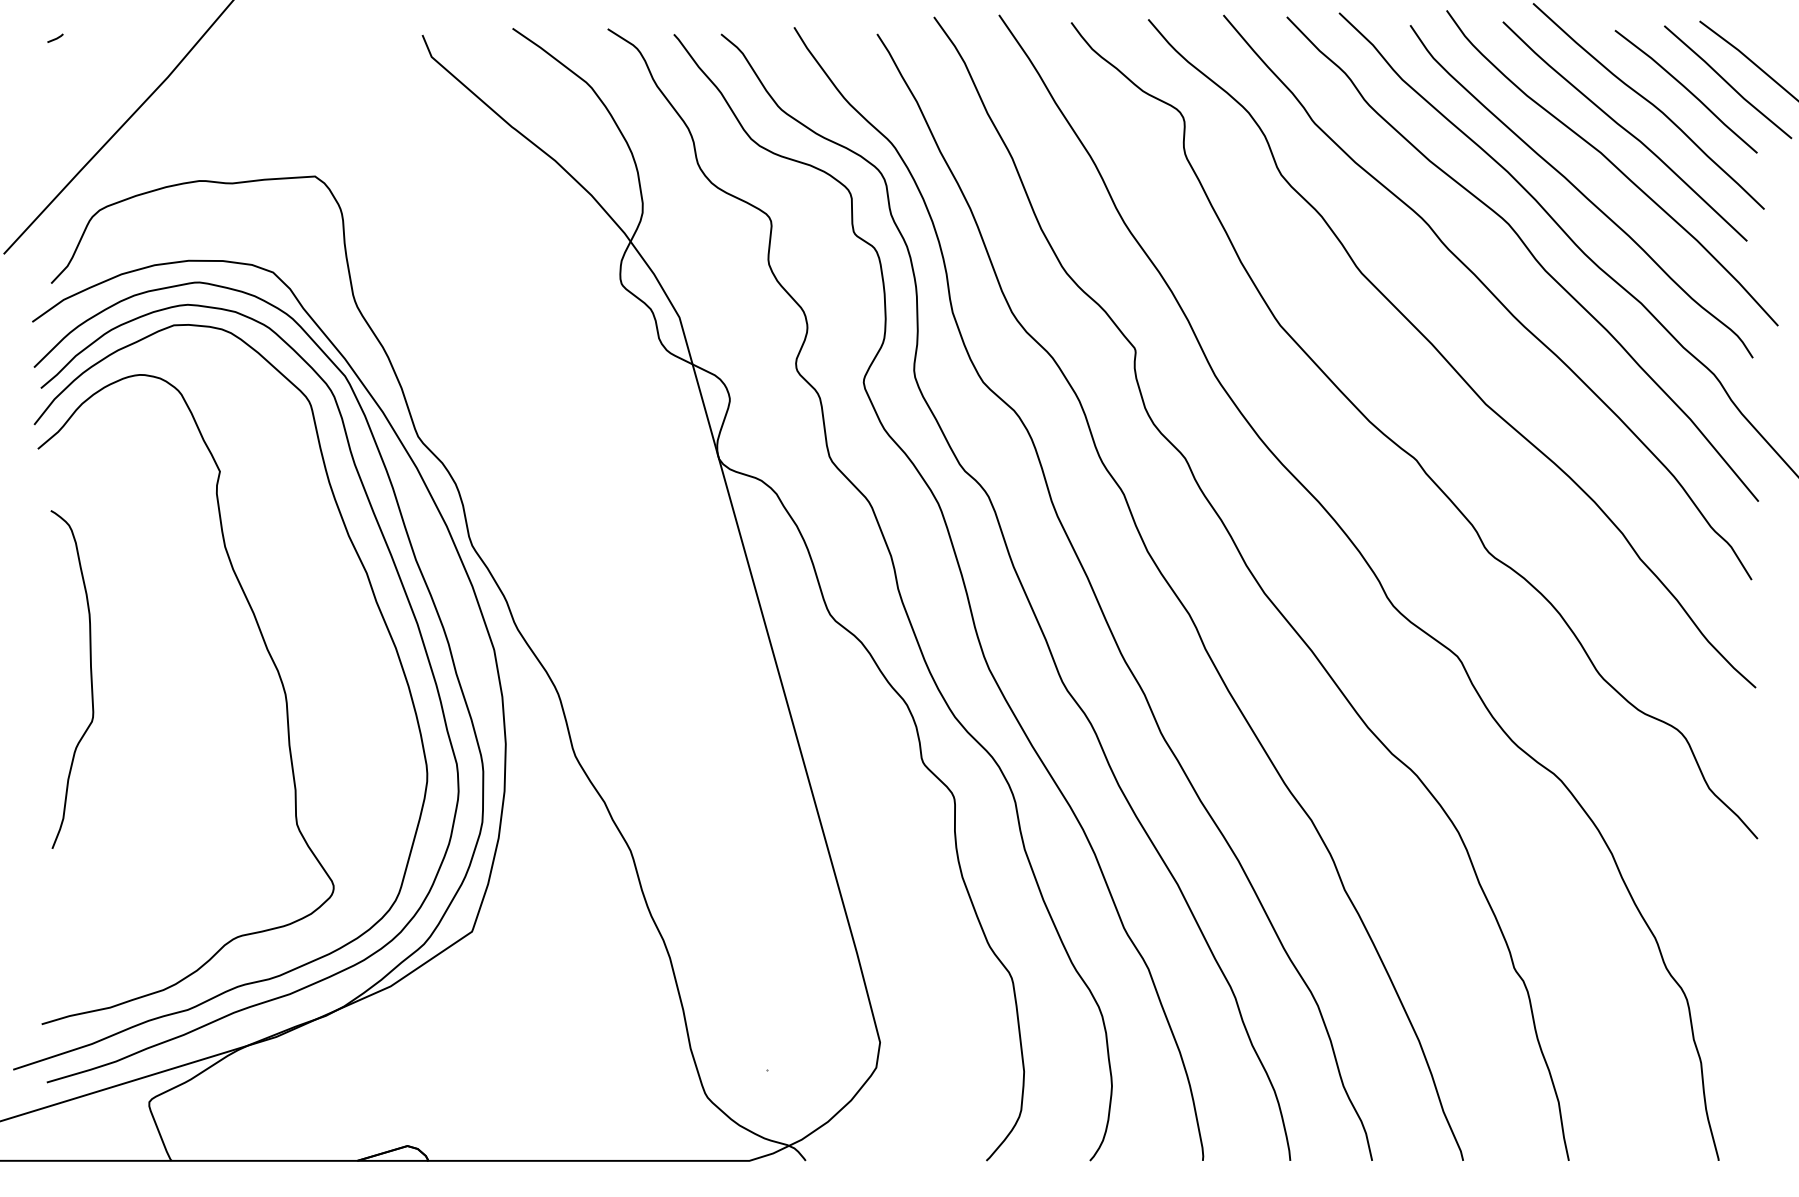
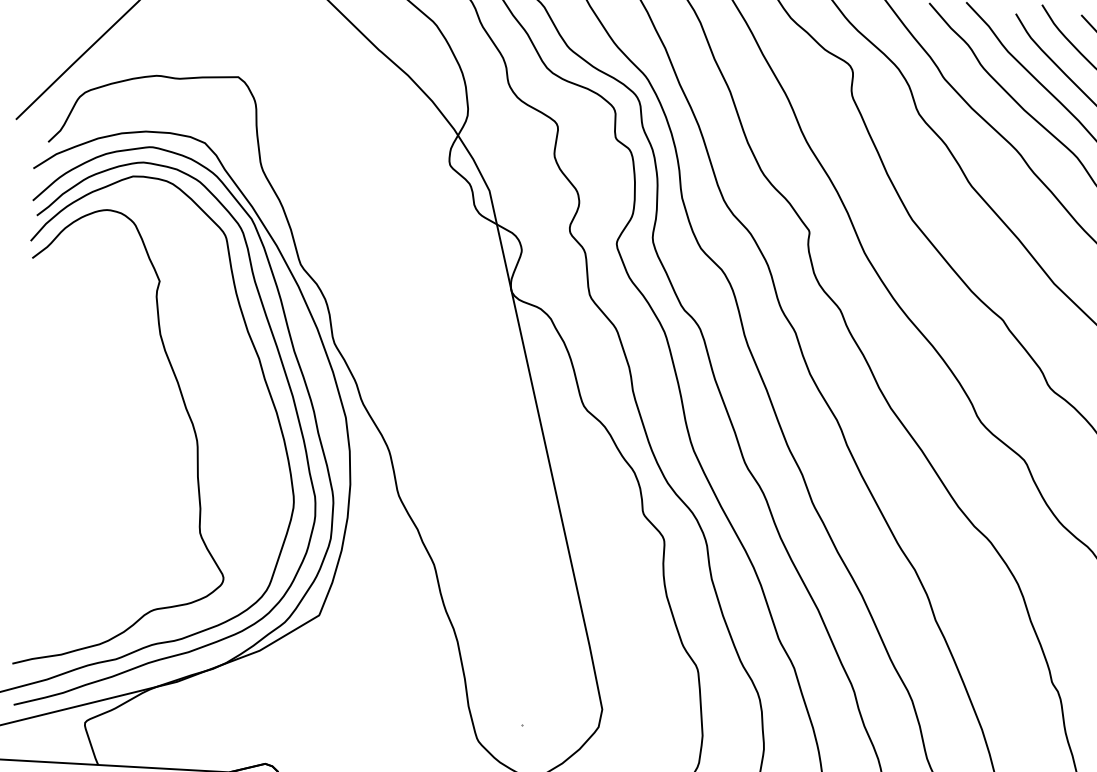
curve: (90, 679) -> (60, 422), removed

